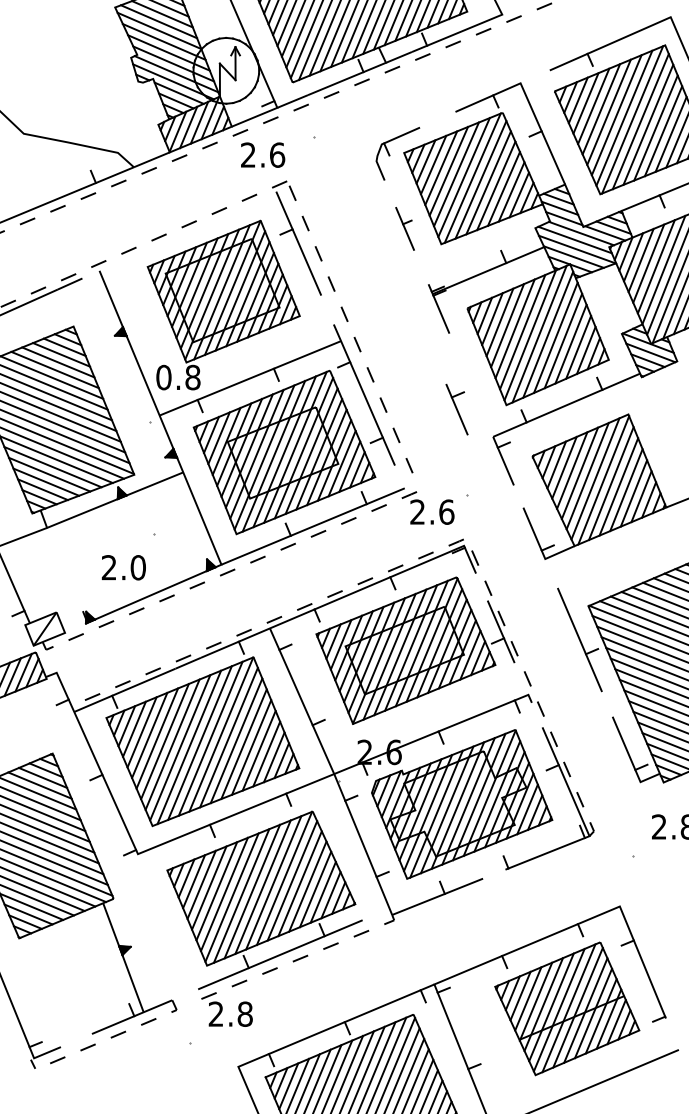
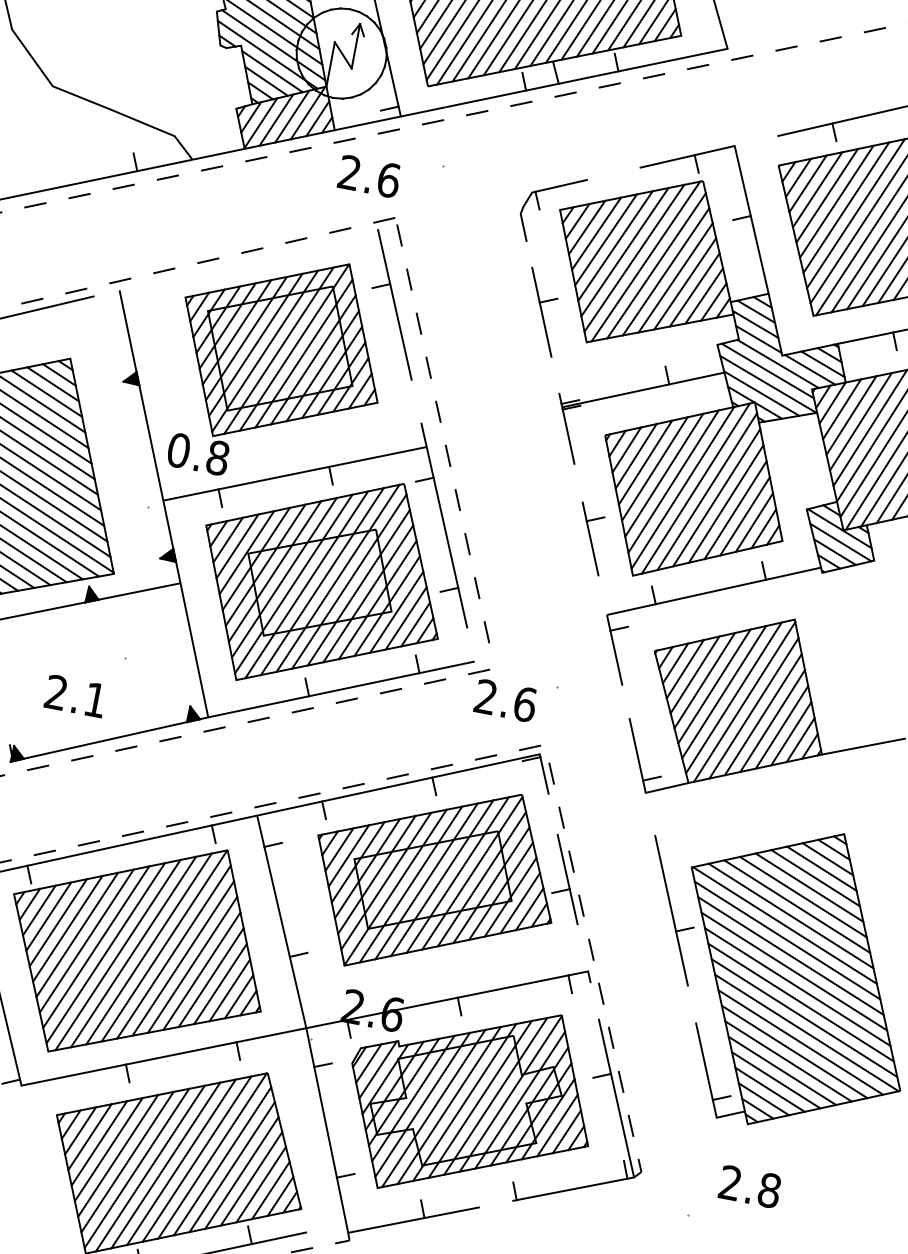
part: (404, 228) -> (541, 311), size x1.43
part: (456, 409) -> (589, 538), moved
text: (137, 567) -> (94, 699), 2.0 -> 2.1

